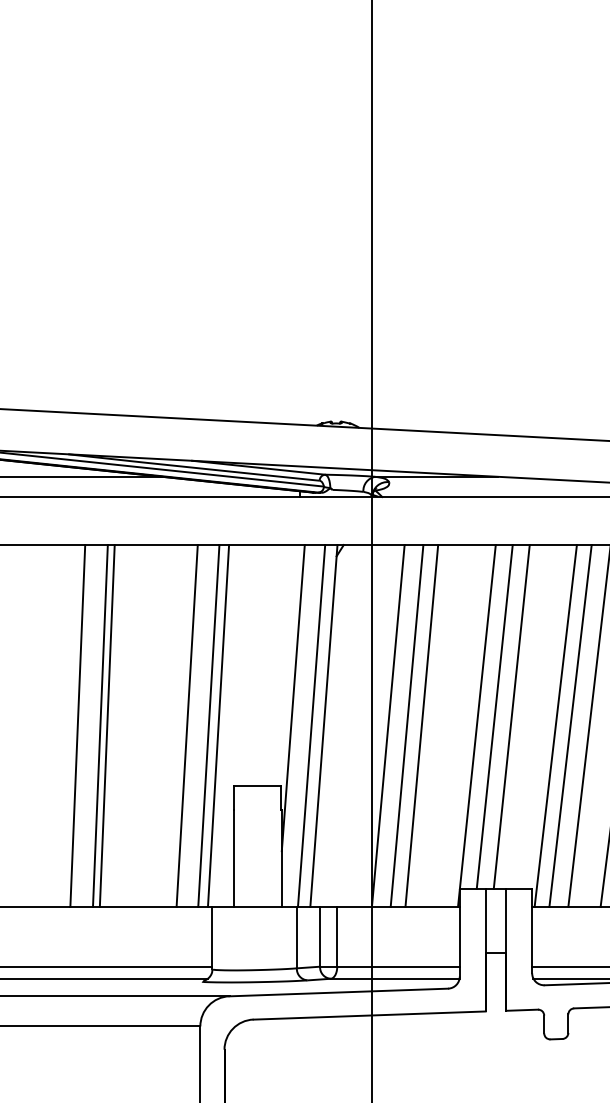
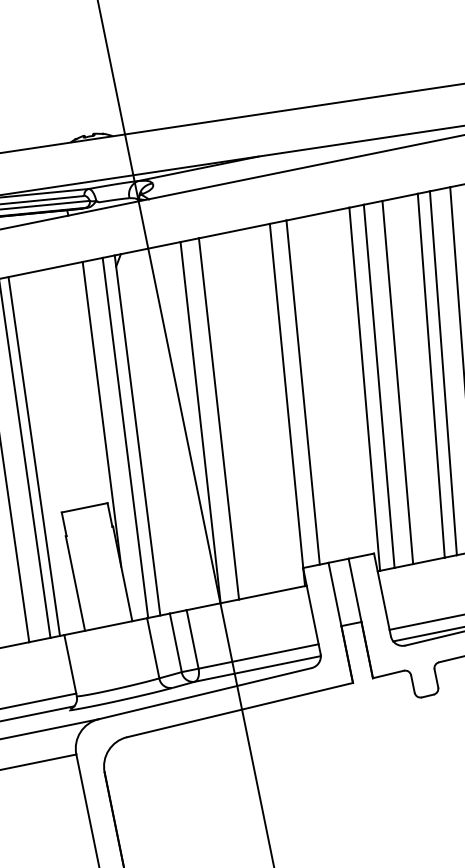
line: (511, 716) -> (319, 388), removed
line: (421, 725) -> (233, 415), removed

